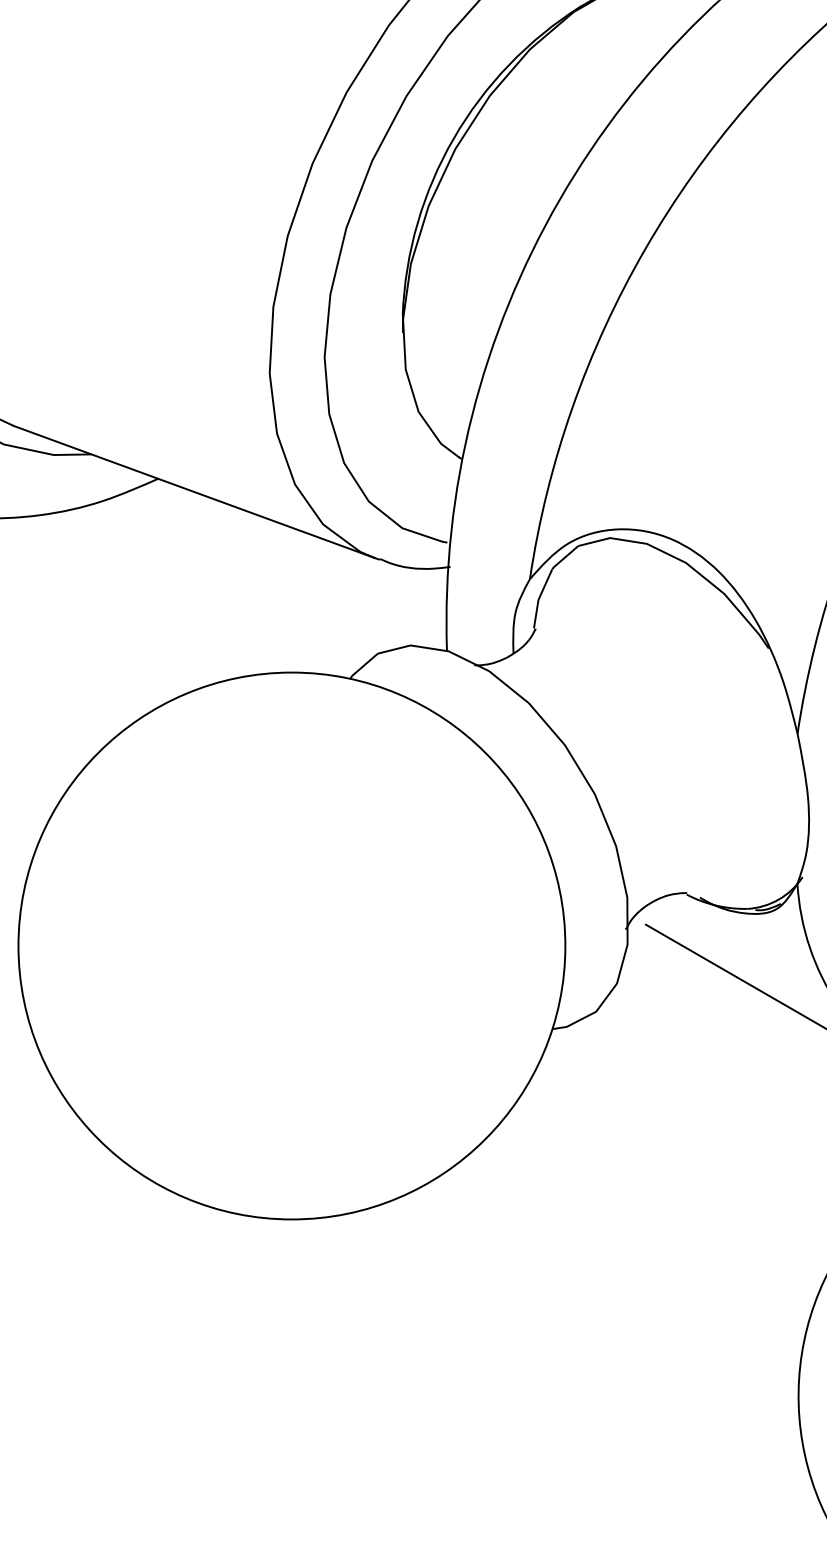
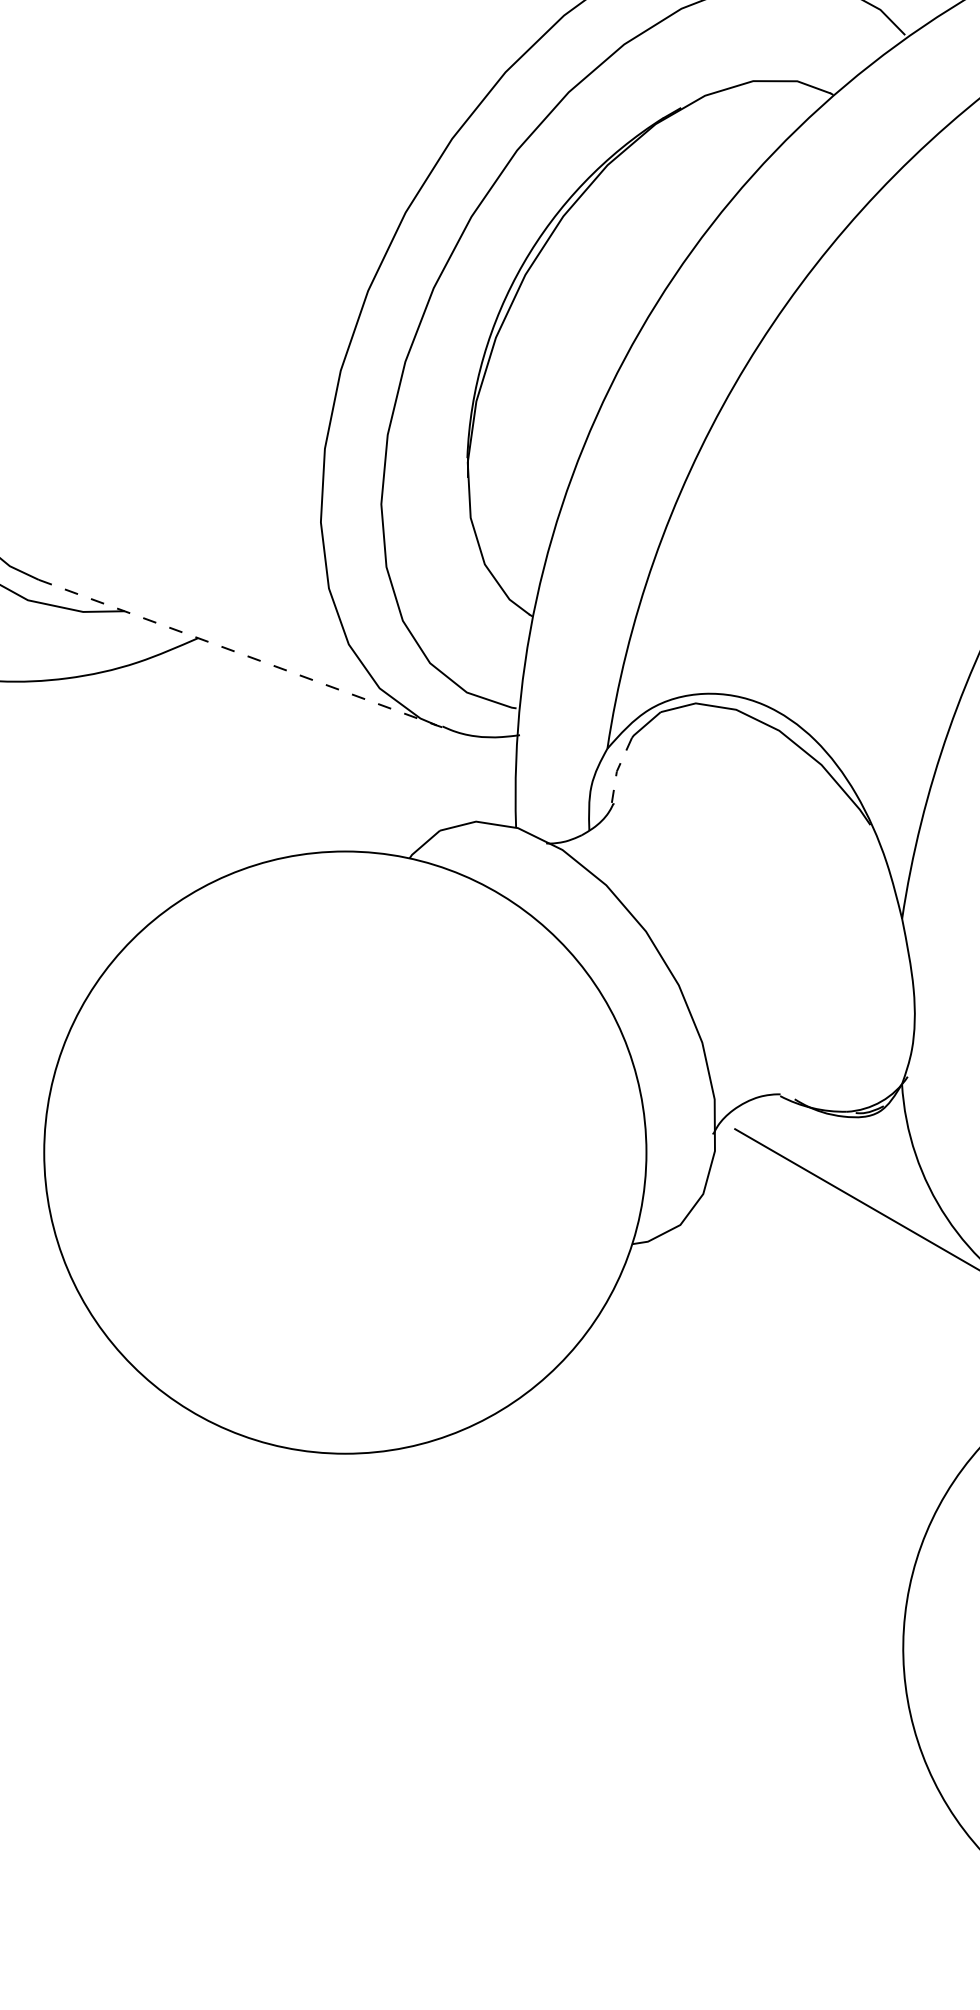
line: (193, 491) -> (237, 652), solid -> dashed
line: (539, 598) -> (617, 769), solid -> dashed

